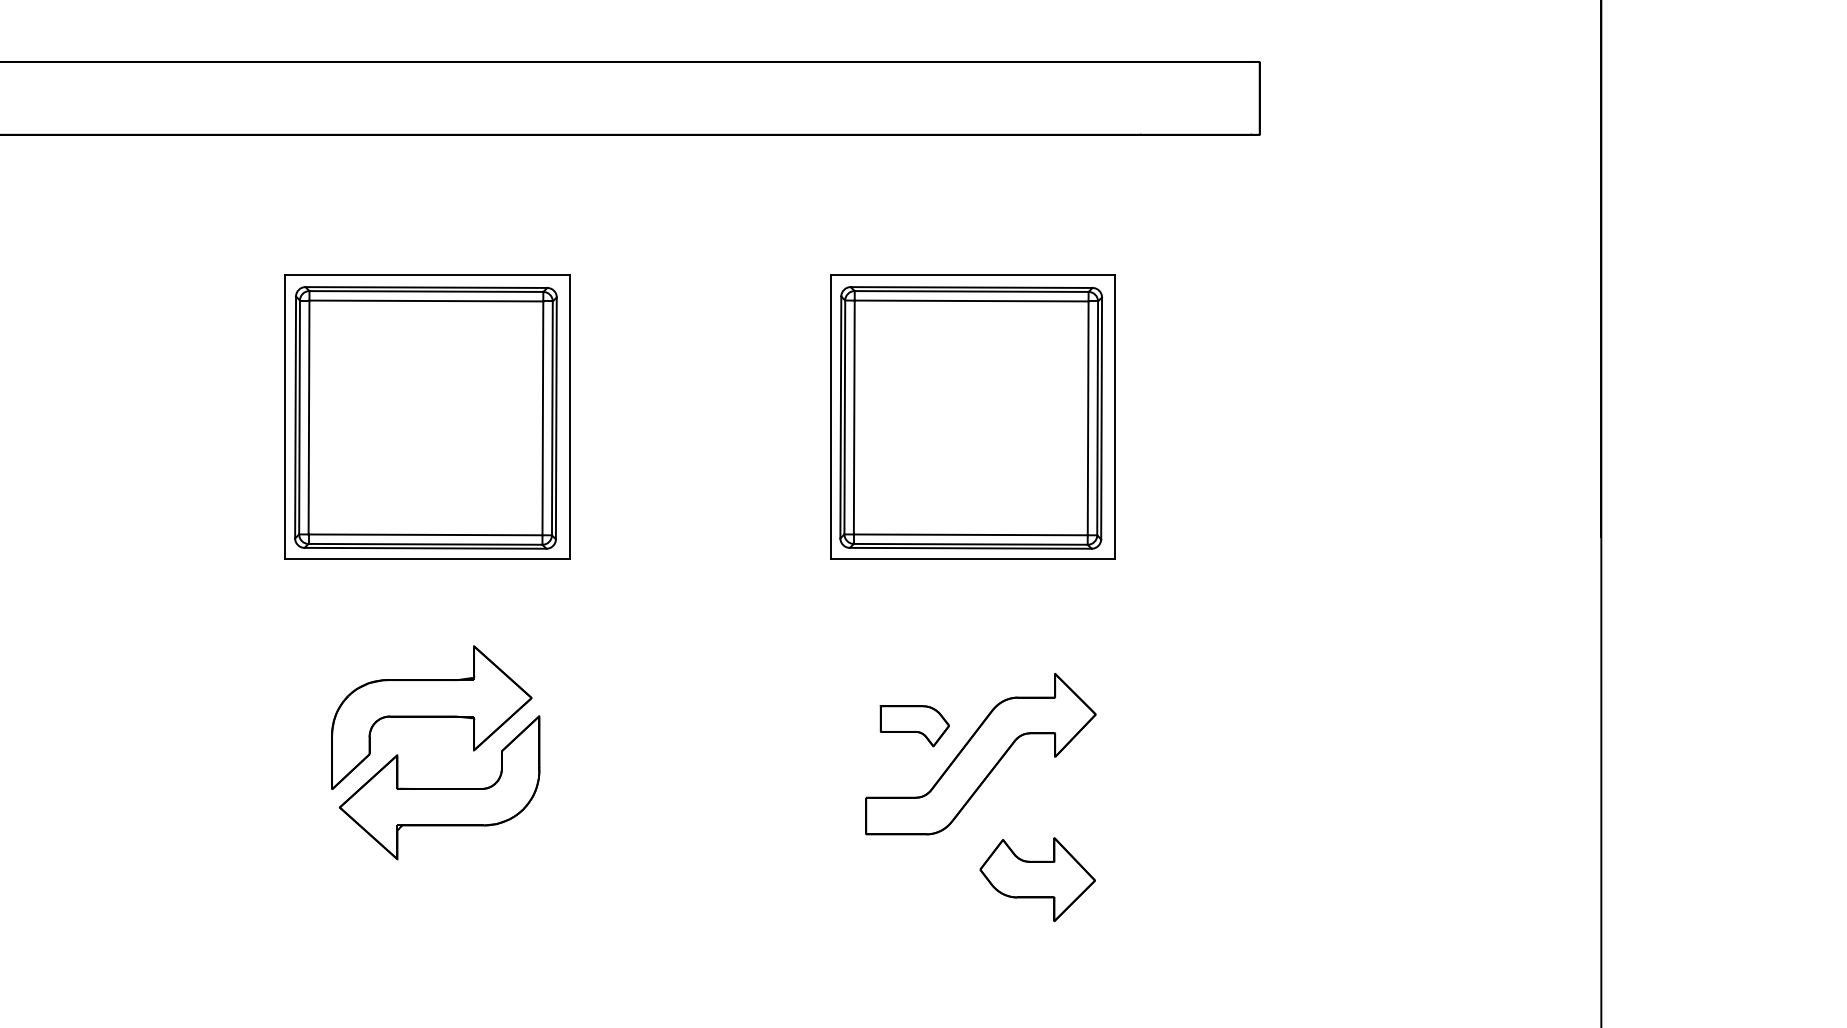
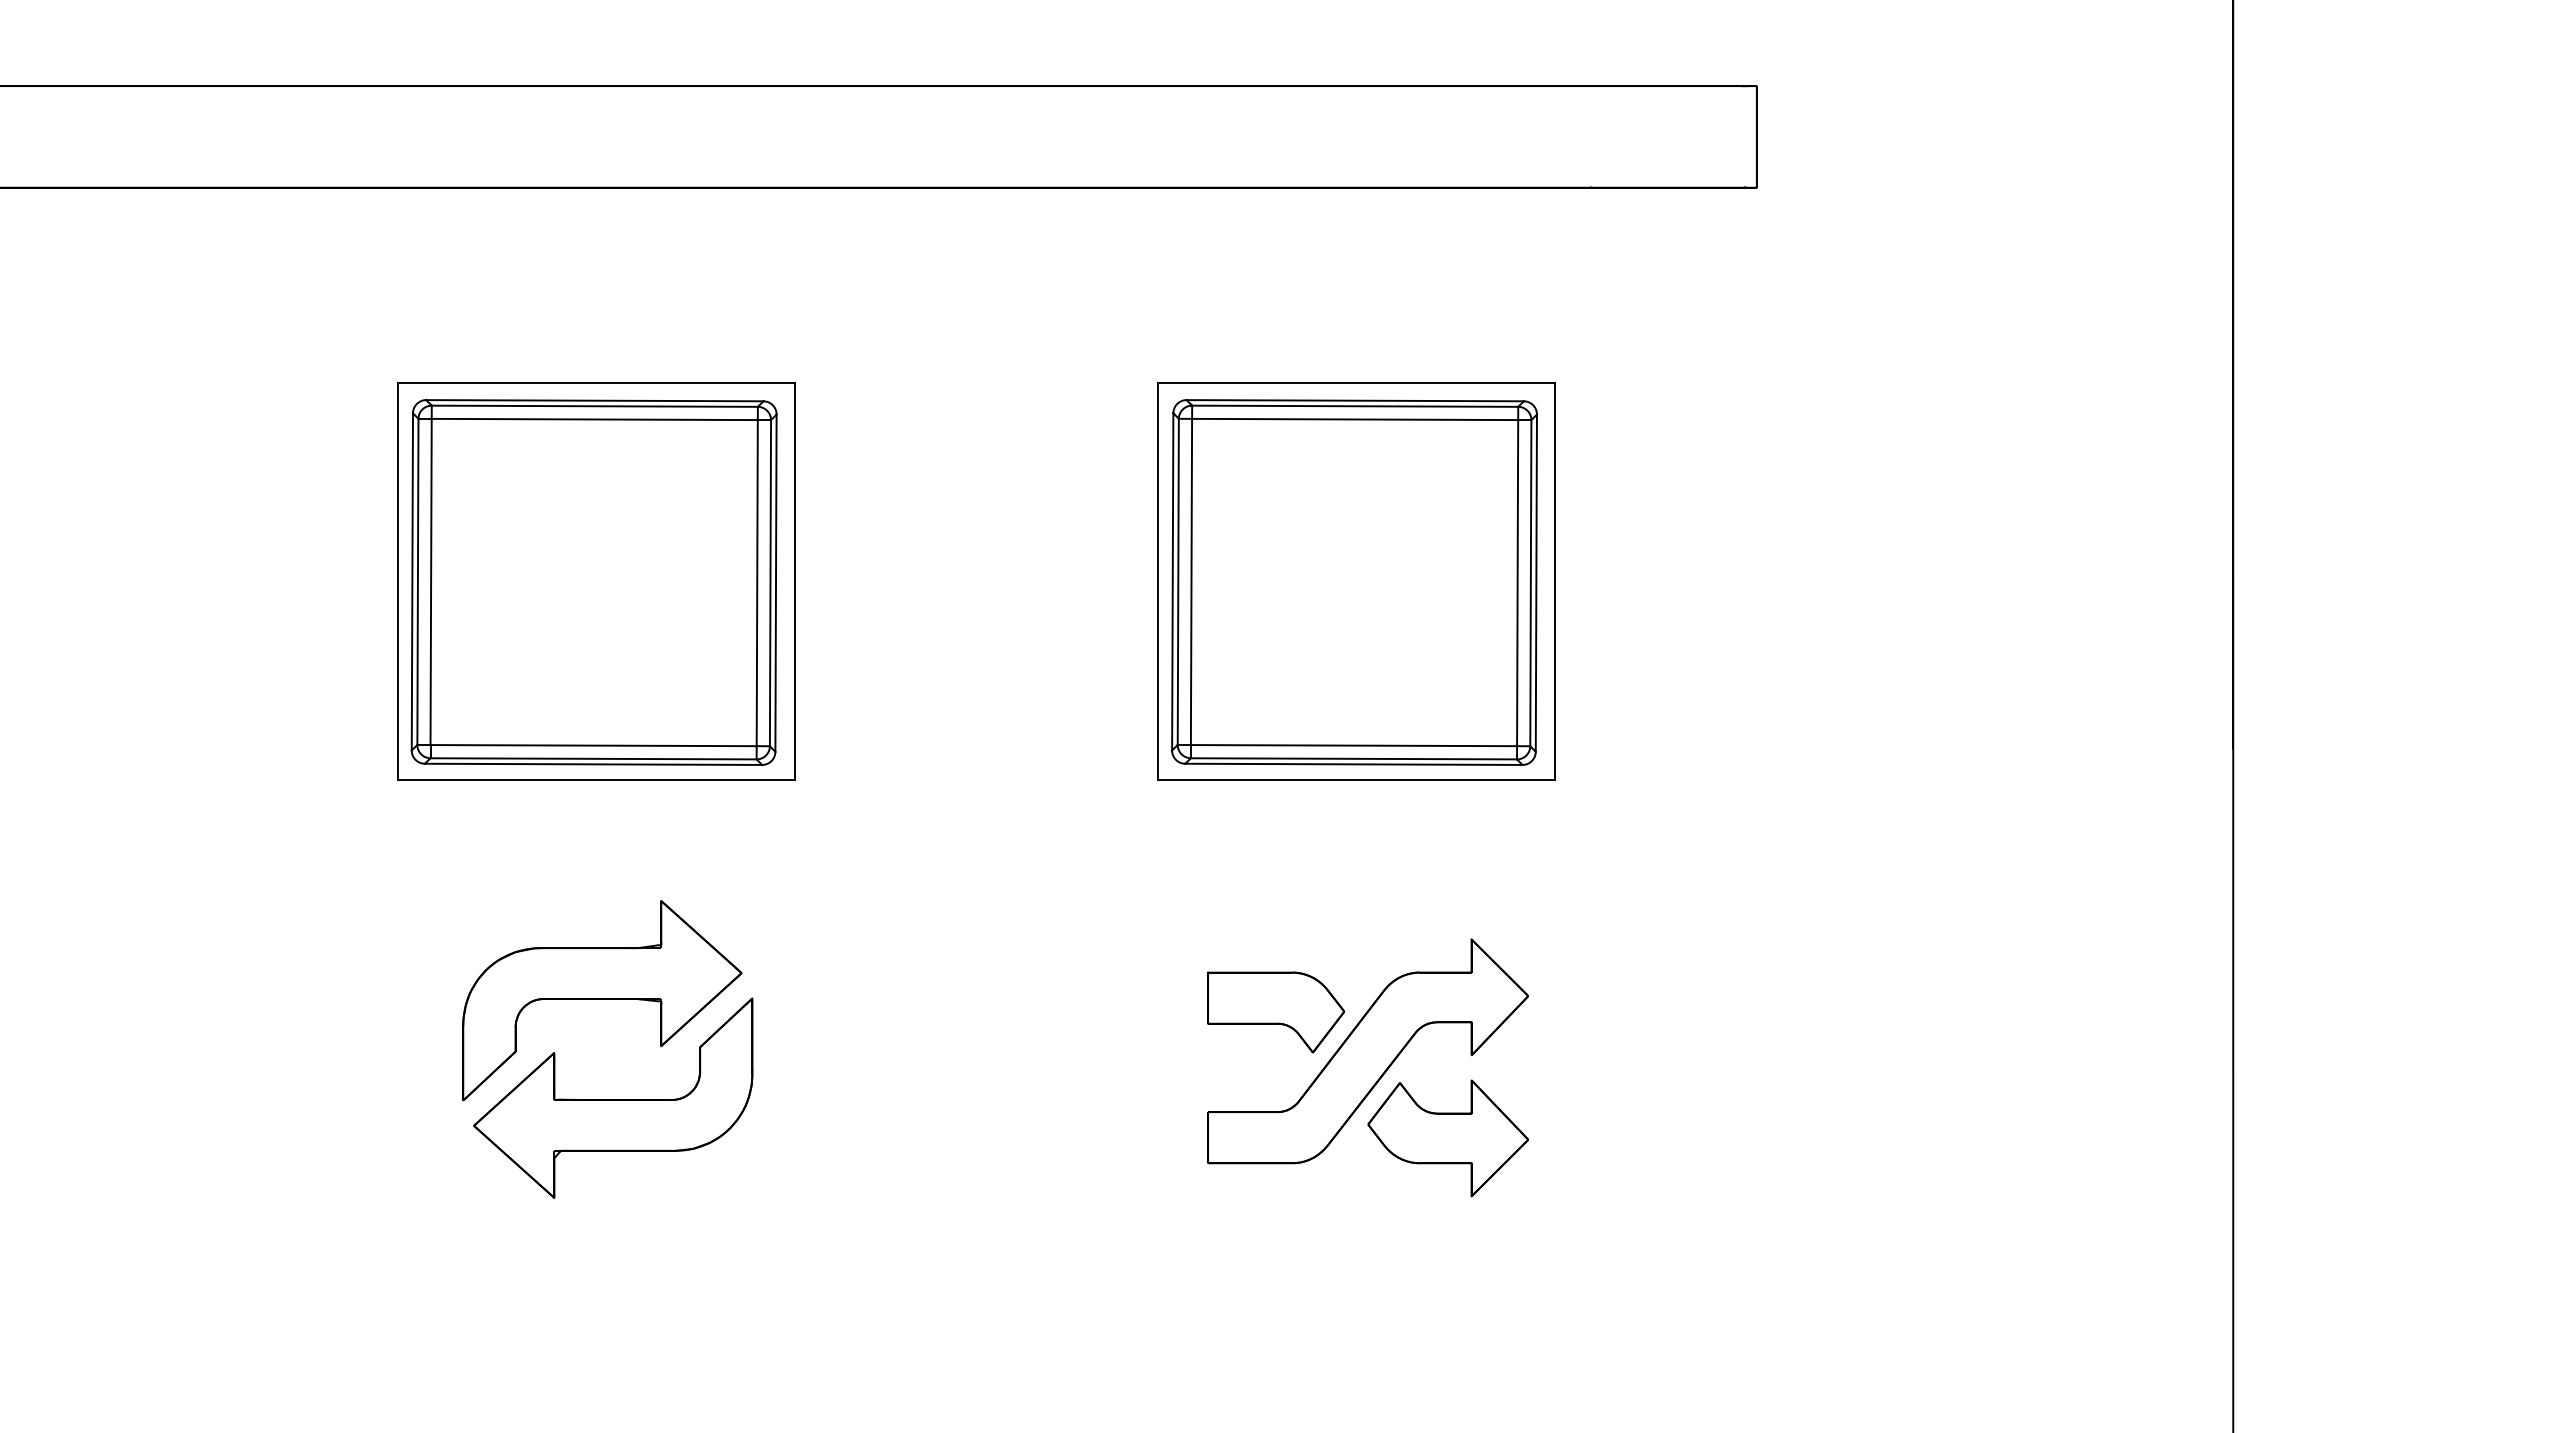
part: (914, 726) -> (1275, 1012), size x1.43
part: (1037, 879) -> (1447, 1138), moved

